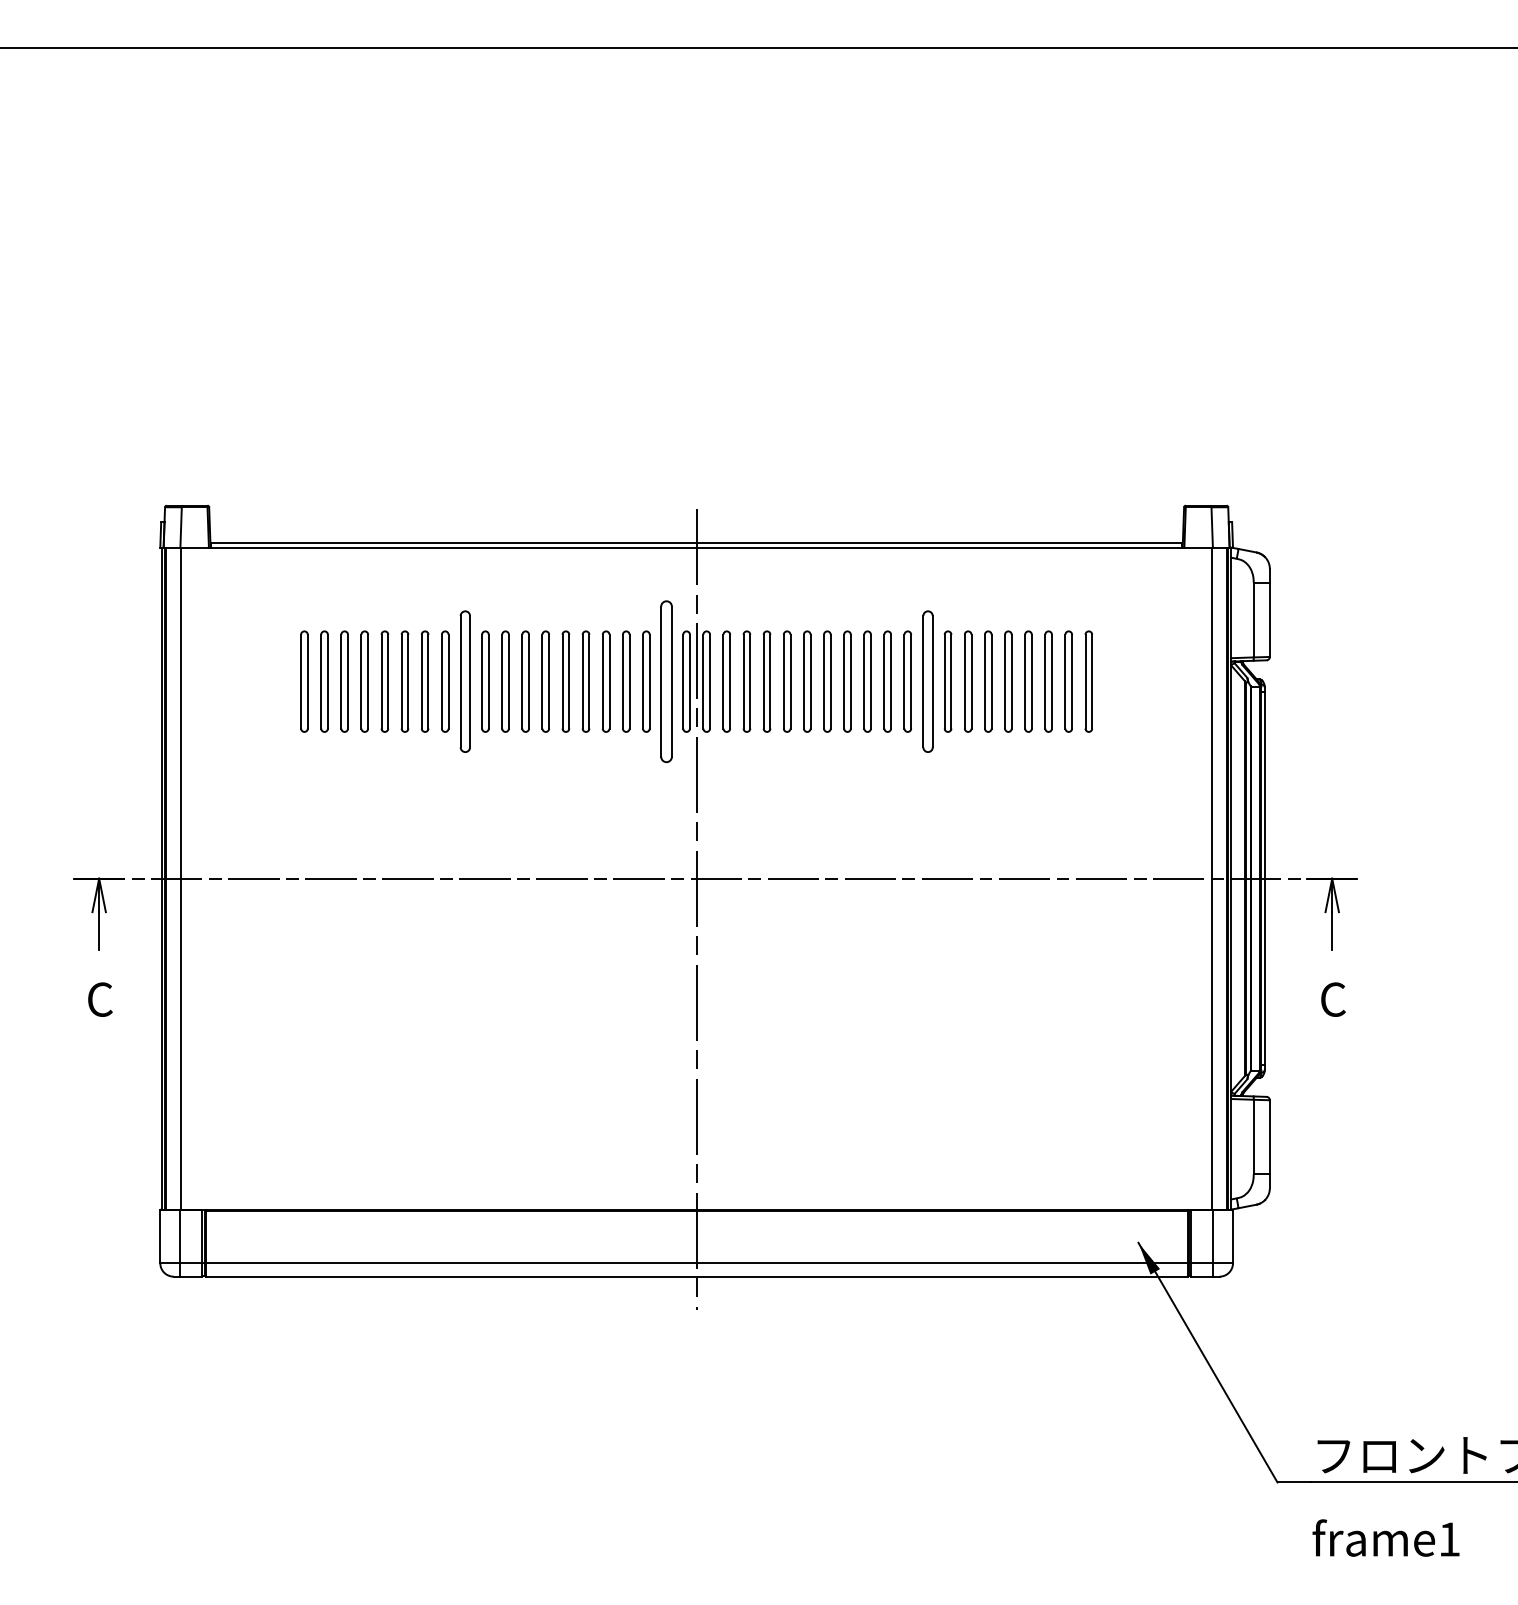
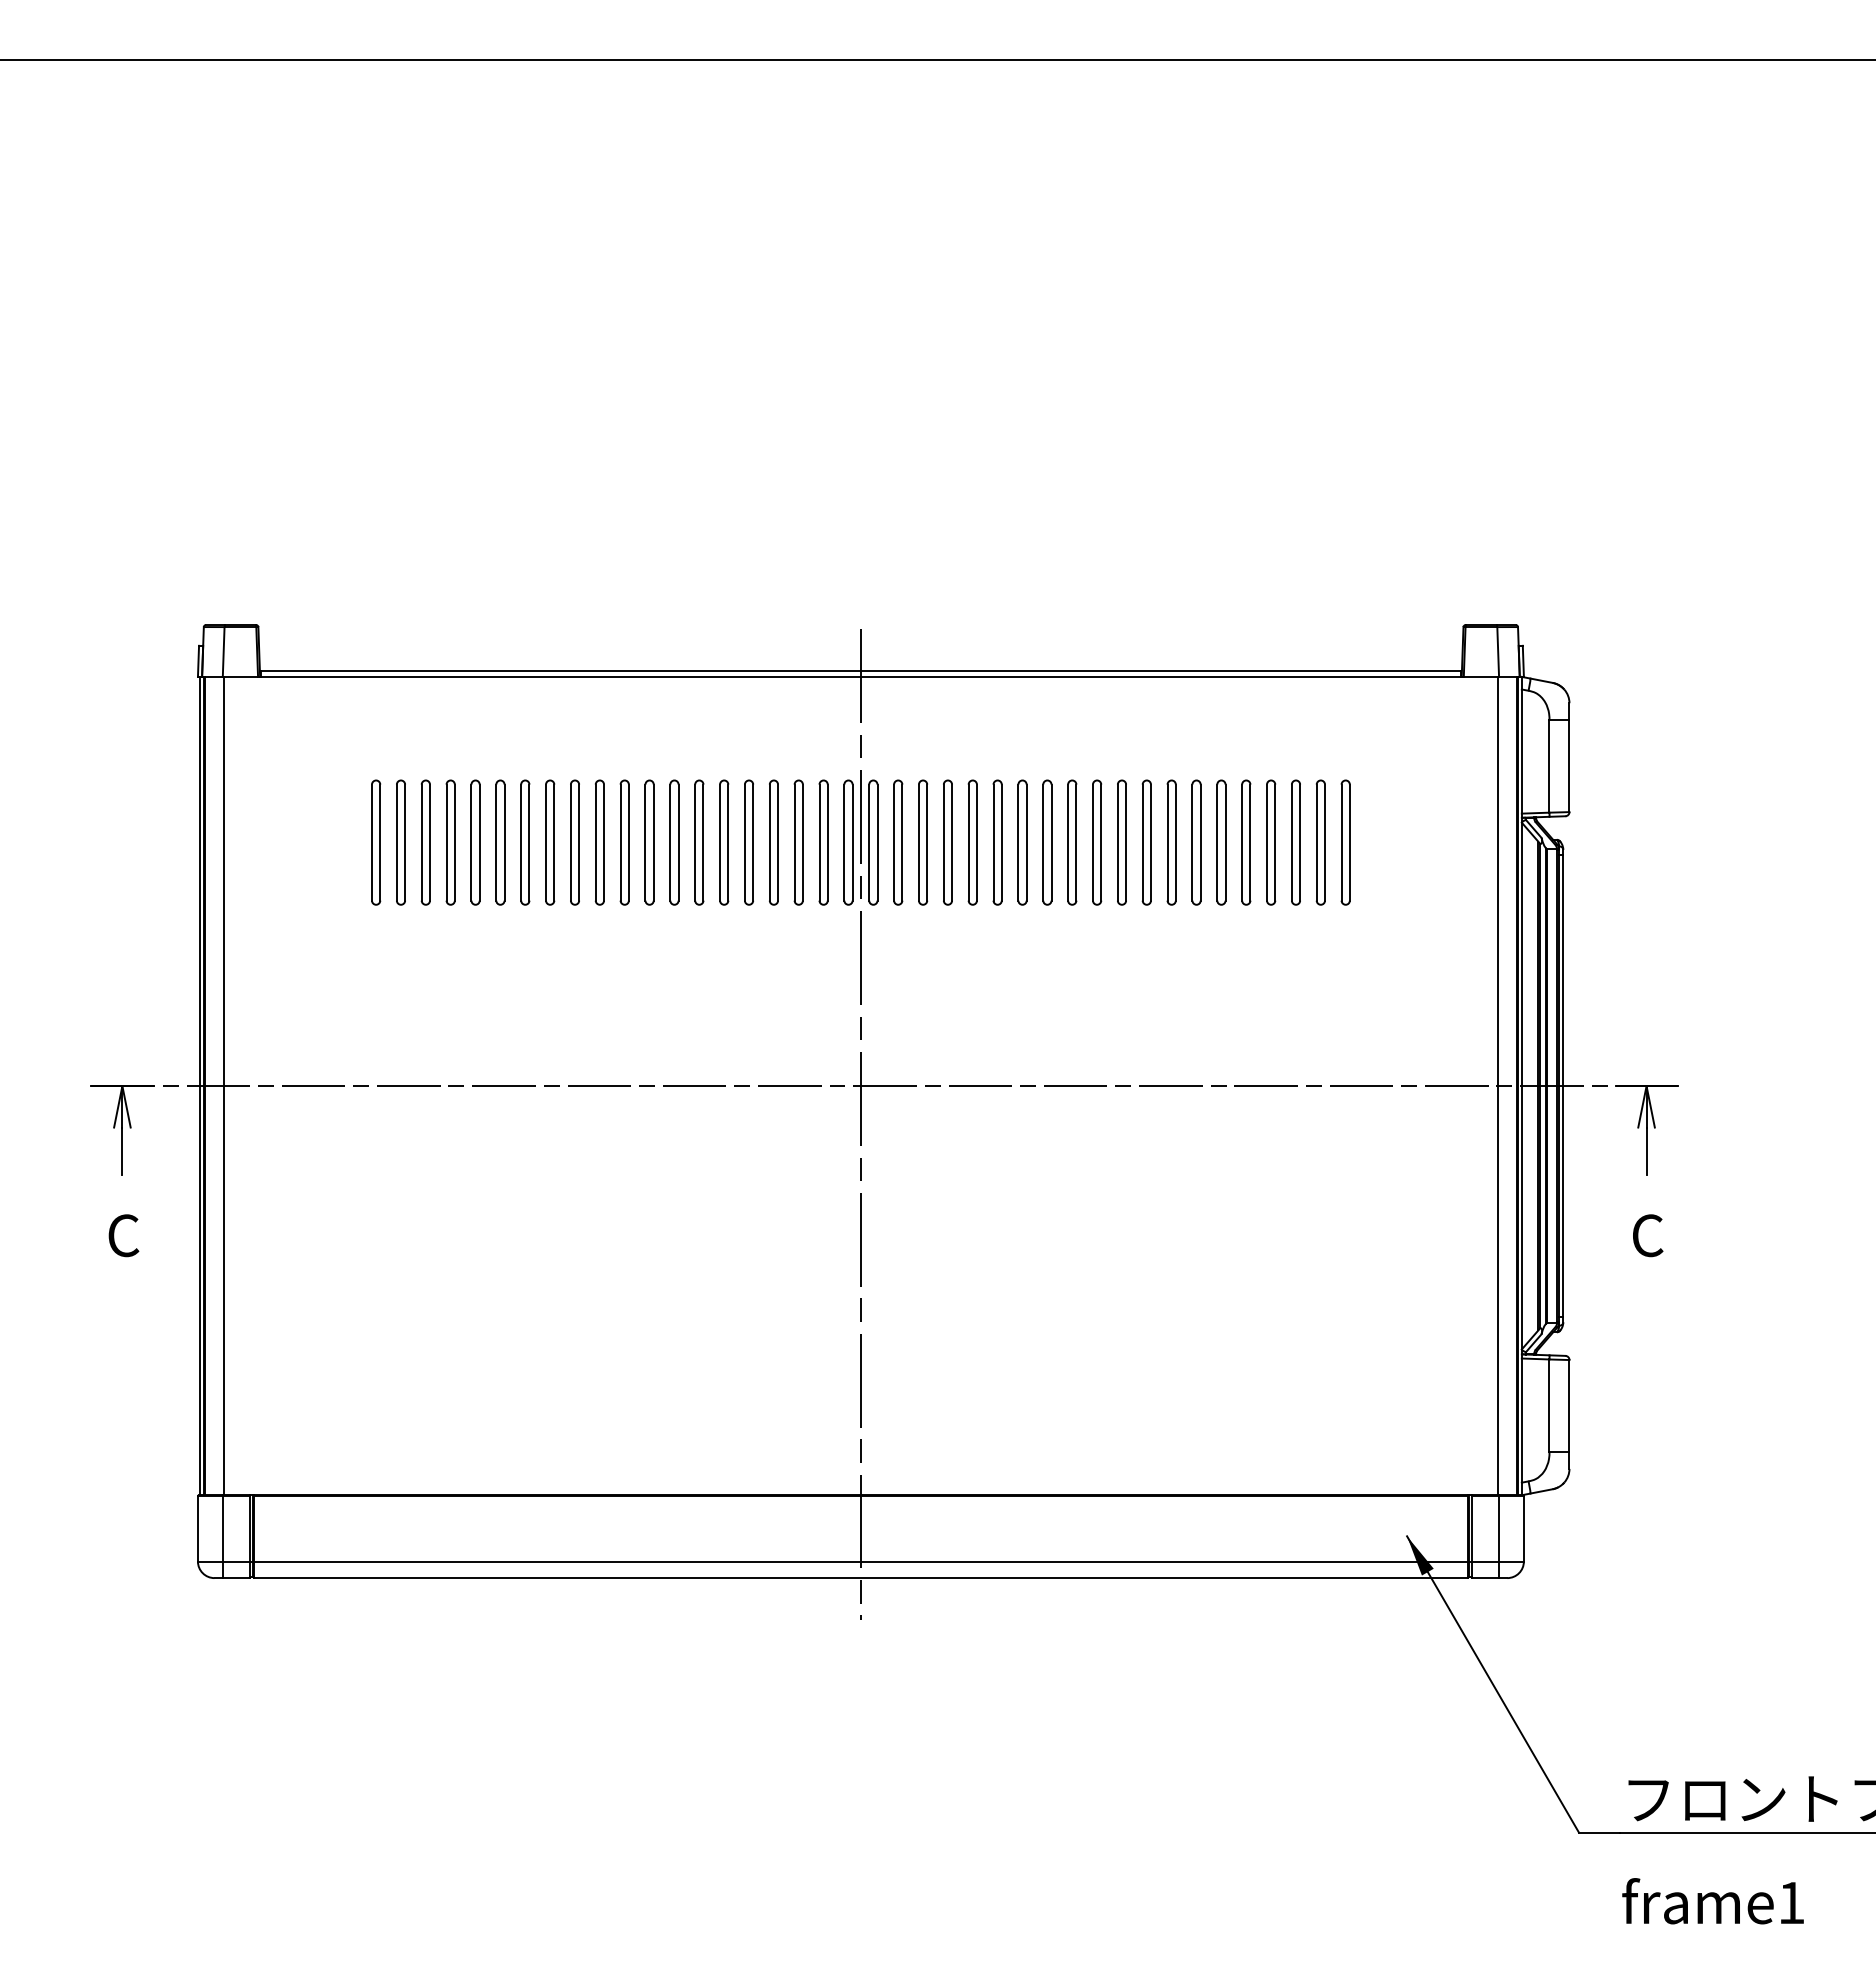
part: (464, 681) -> (574, 842), size x0.71
part: (666, 681) -> (823, 842), size x0.62
part: (927, 681) -> (1146, 842), size x0.71

